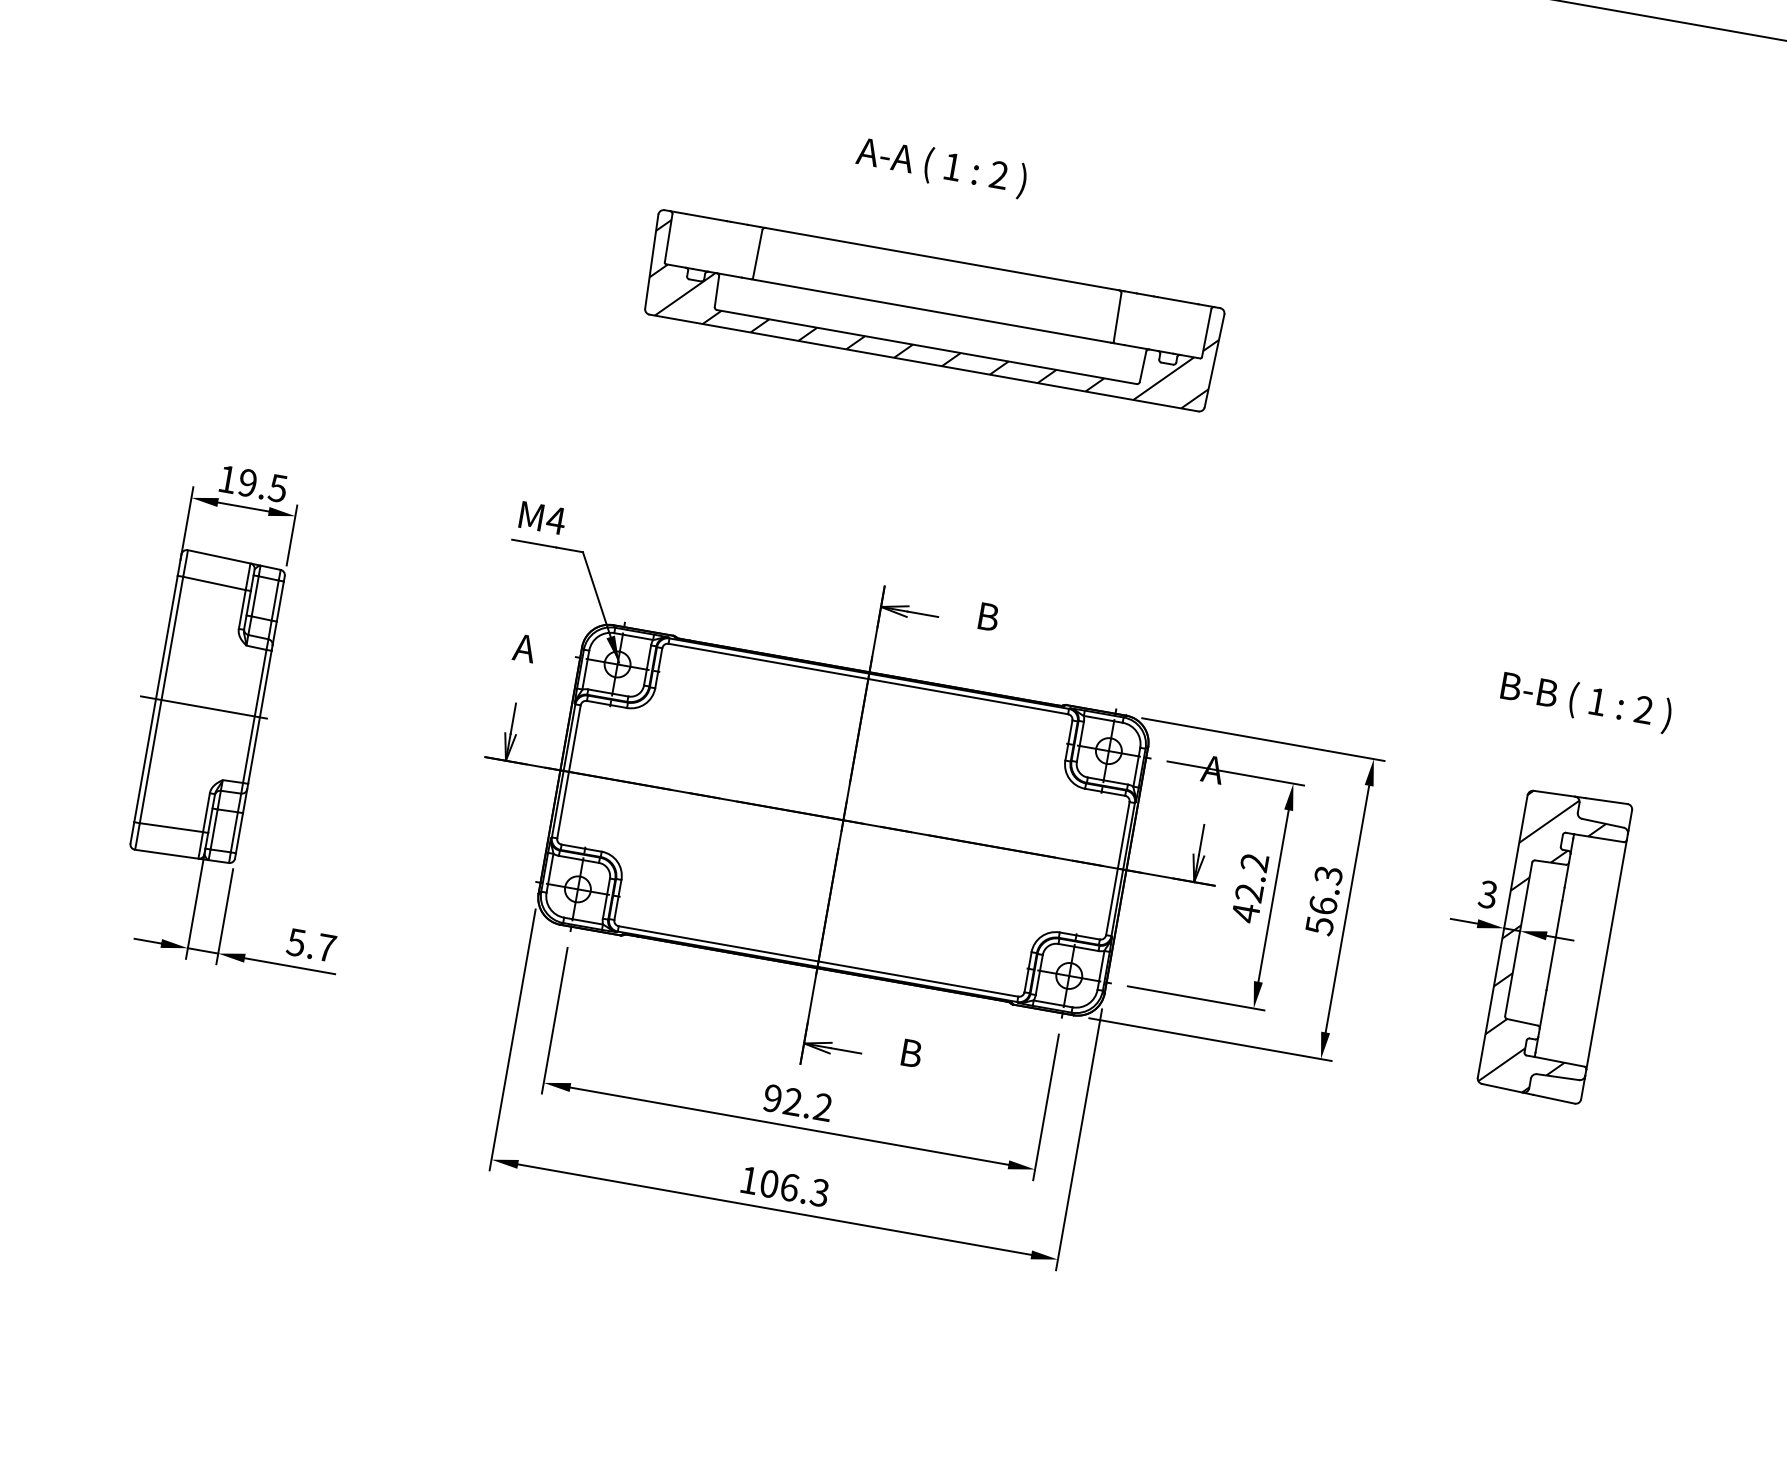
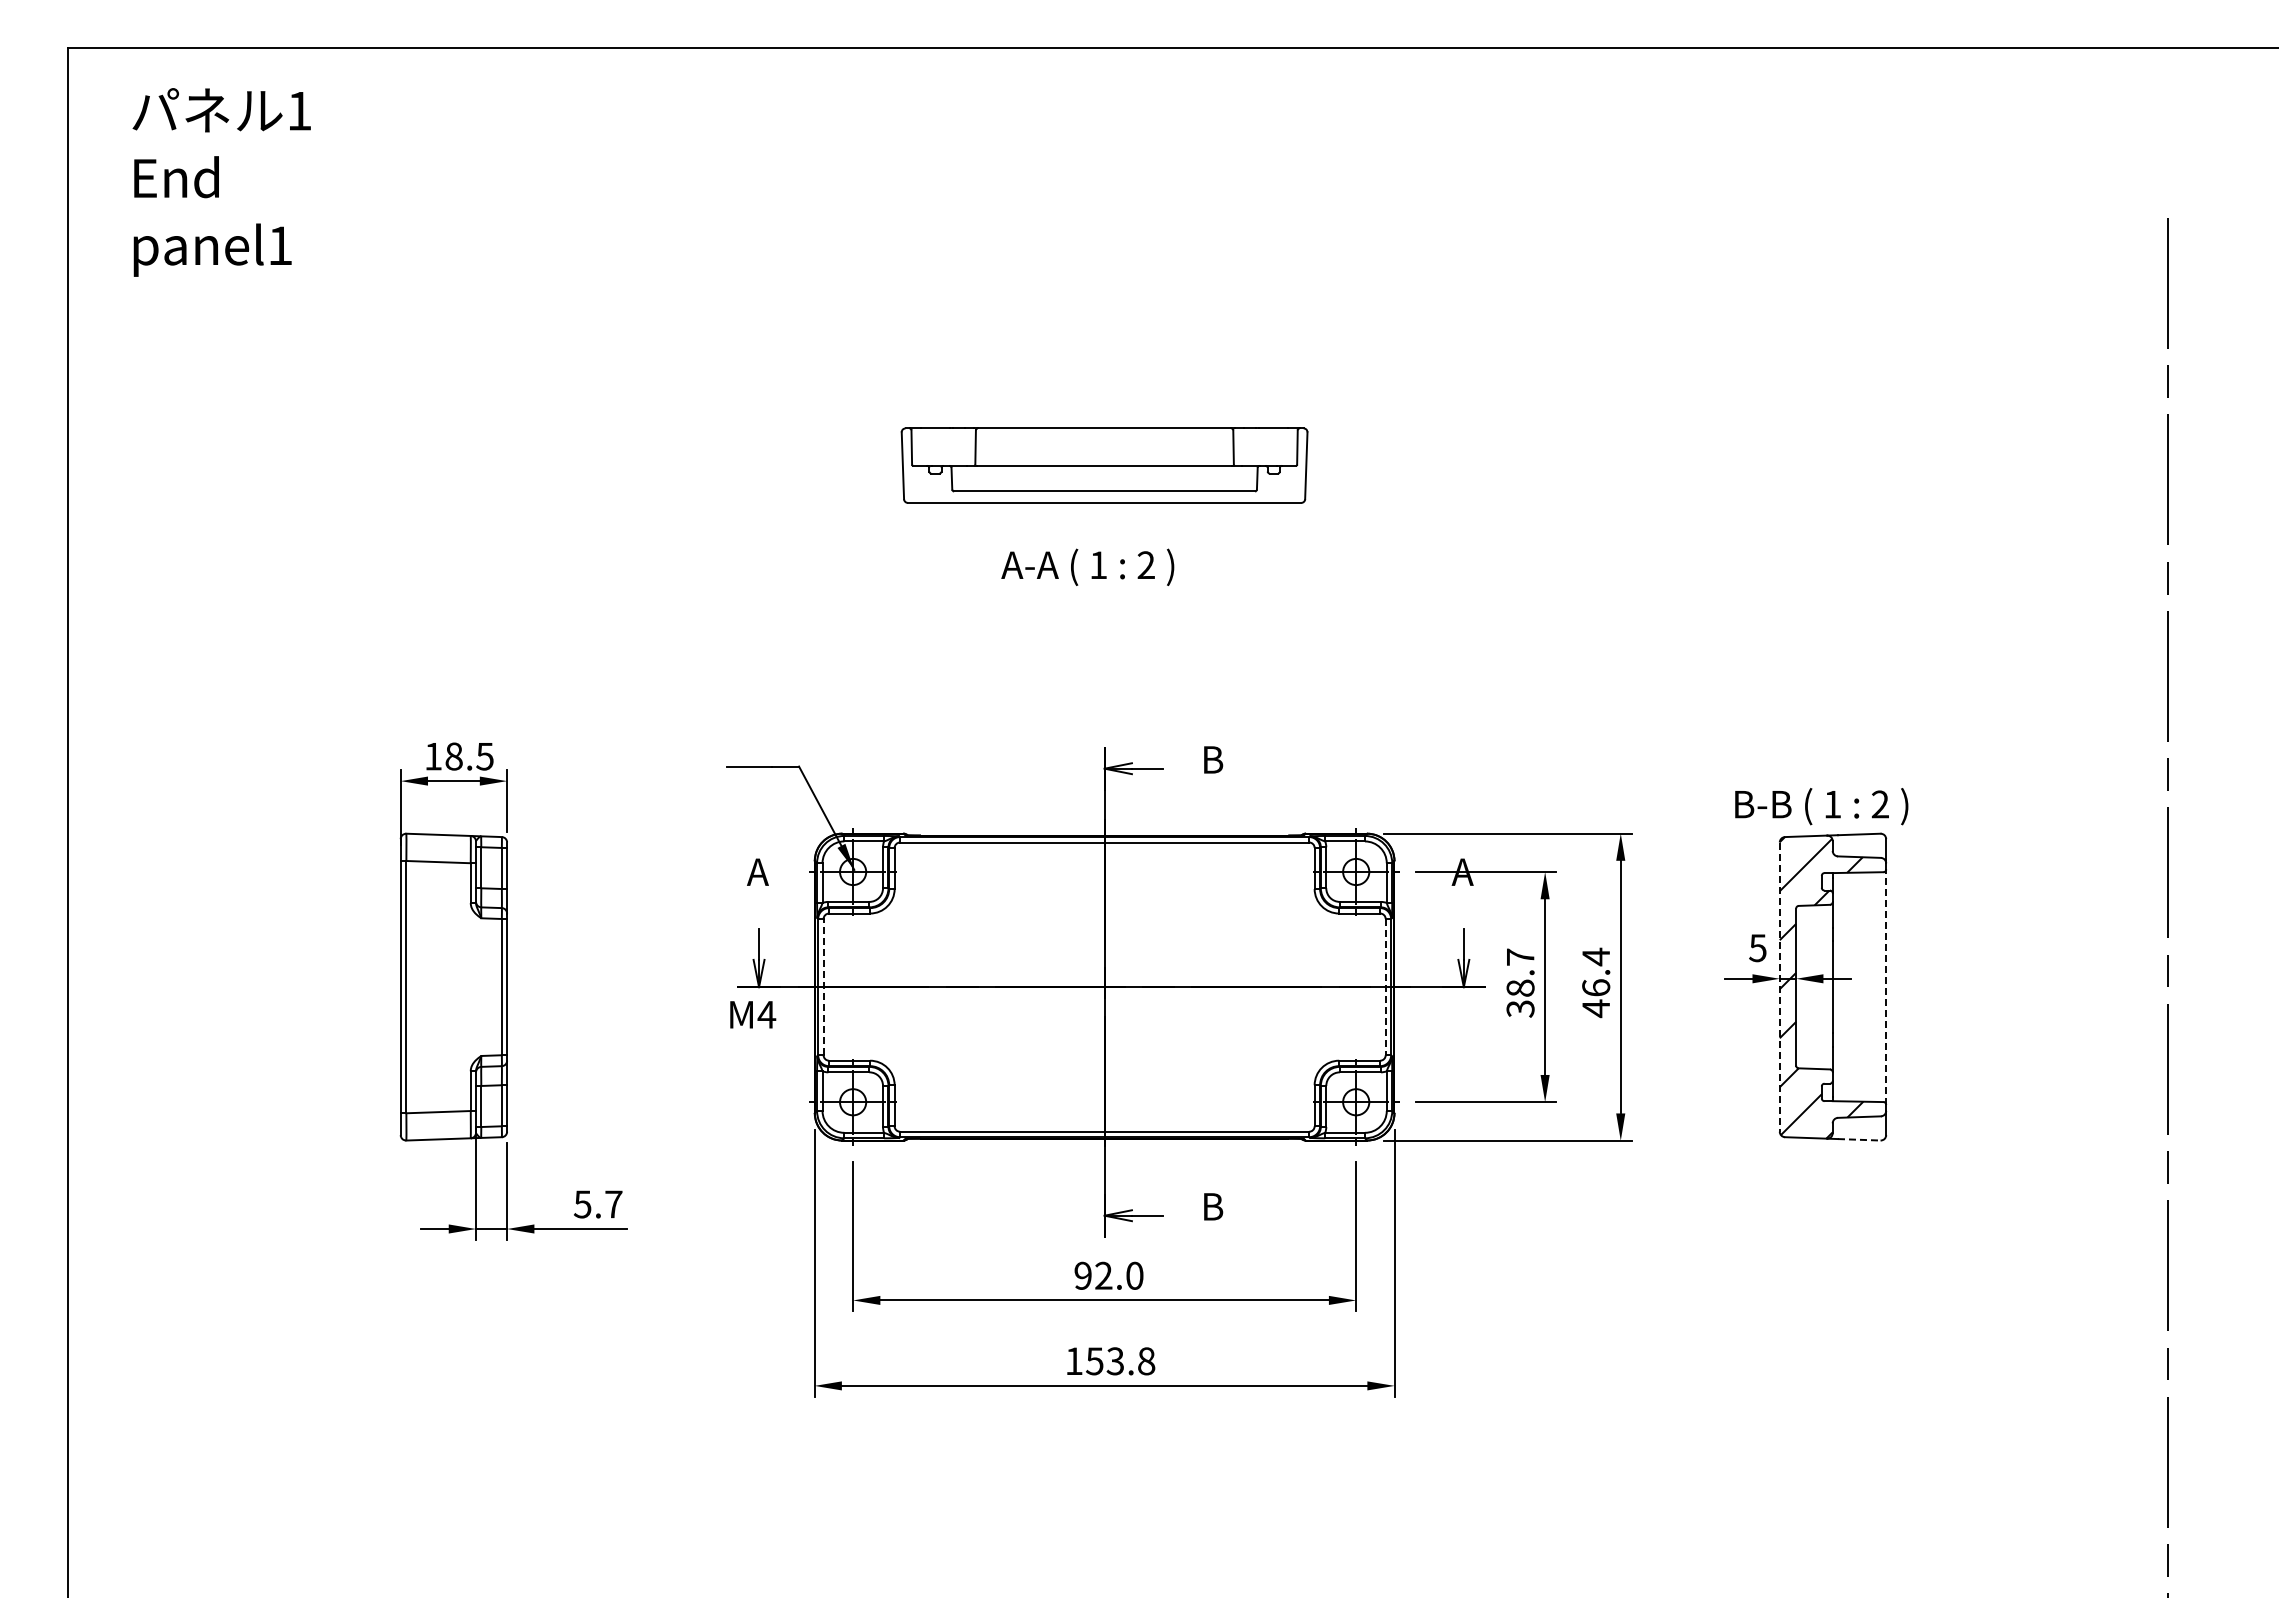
text: (941, 166) -> (1087, 566), moved
part: (933, 310) -> (1104, 465), size x0.7
text: (247, 482) -> (453, 756), 19.5 -> 18.5
text: (543, 517) -> (753, 1014), moved
text: (1586, 701) -> (1821, 806), moved
line: (207, 708) -> (453, 987), removed
line: (568, 771) -> (823, 986), solid -> dashed
line: (1117, 868) -> (1385, 987), solid -> dashed
text: (1250, 888) -> (1520, 983), 42.2 -> 38.7
text: (1487, 893) -> (1757, 947), 3 -> 5
text: (1324, 900) -> (1596, 982), 56.3 -> 46.4
line: (1502, 936) -> (1779, 987), solid -> dashed
line: (1606, 955) -> (1886, 987), solid -> dashed
line: (1554, 1099) -> (1859, 1139), solid -> dashed
text: (822, 1106) -> (1134, 1275), 92.2 -> 92.0
text: (794, 1188) -> (1120, 1361), 106.3 -> 153.8

